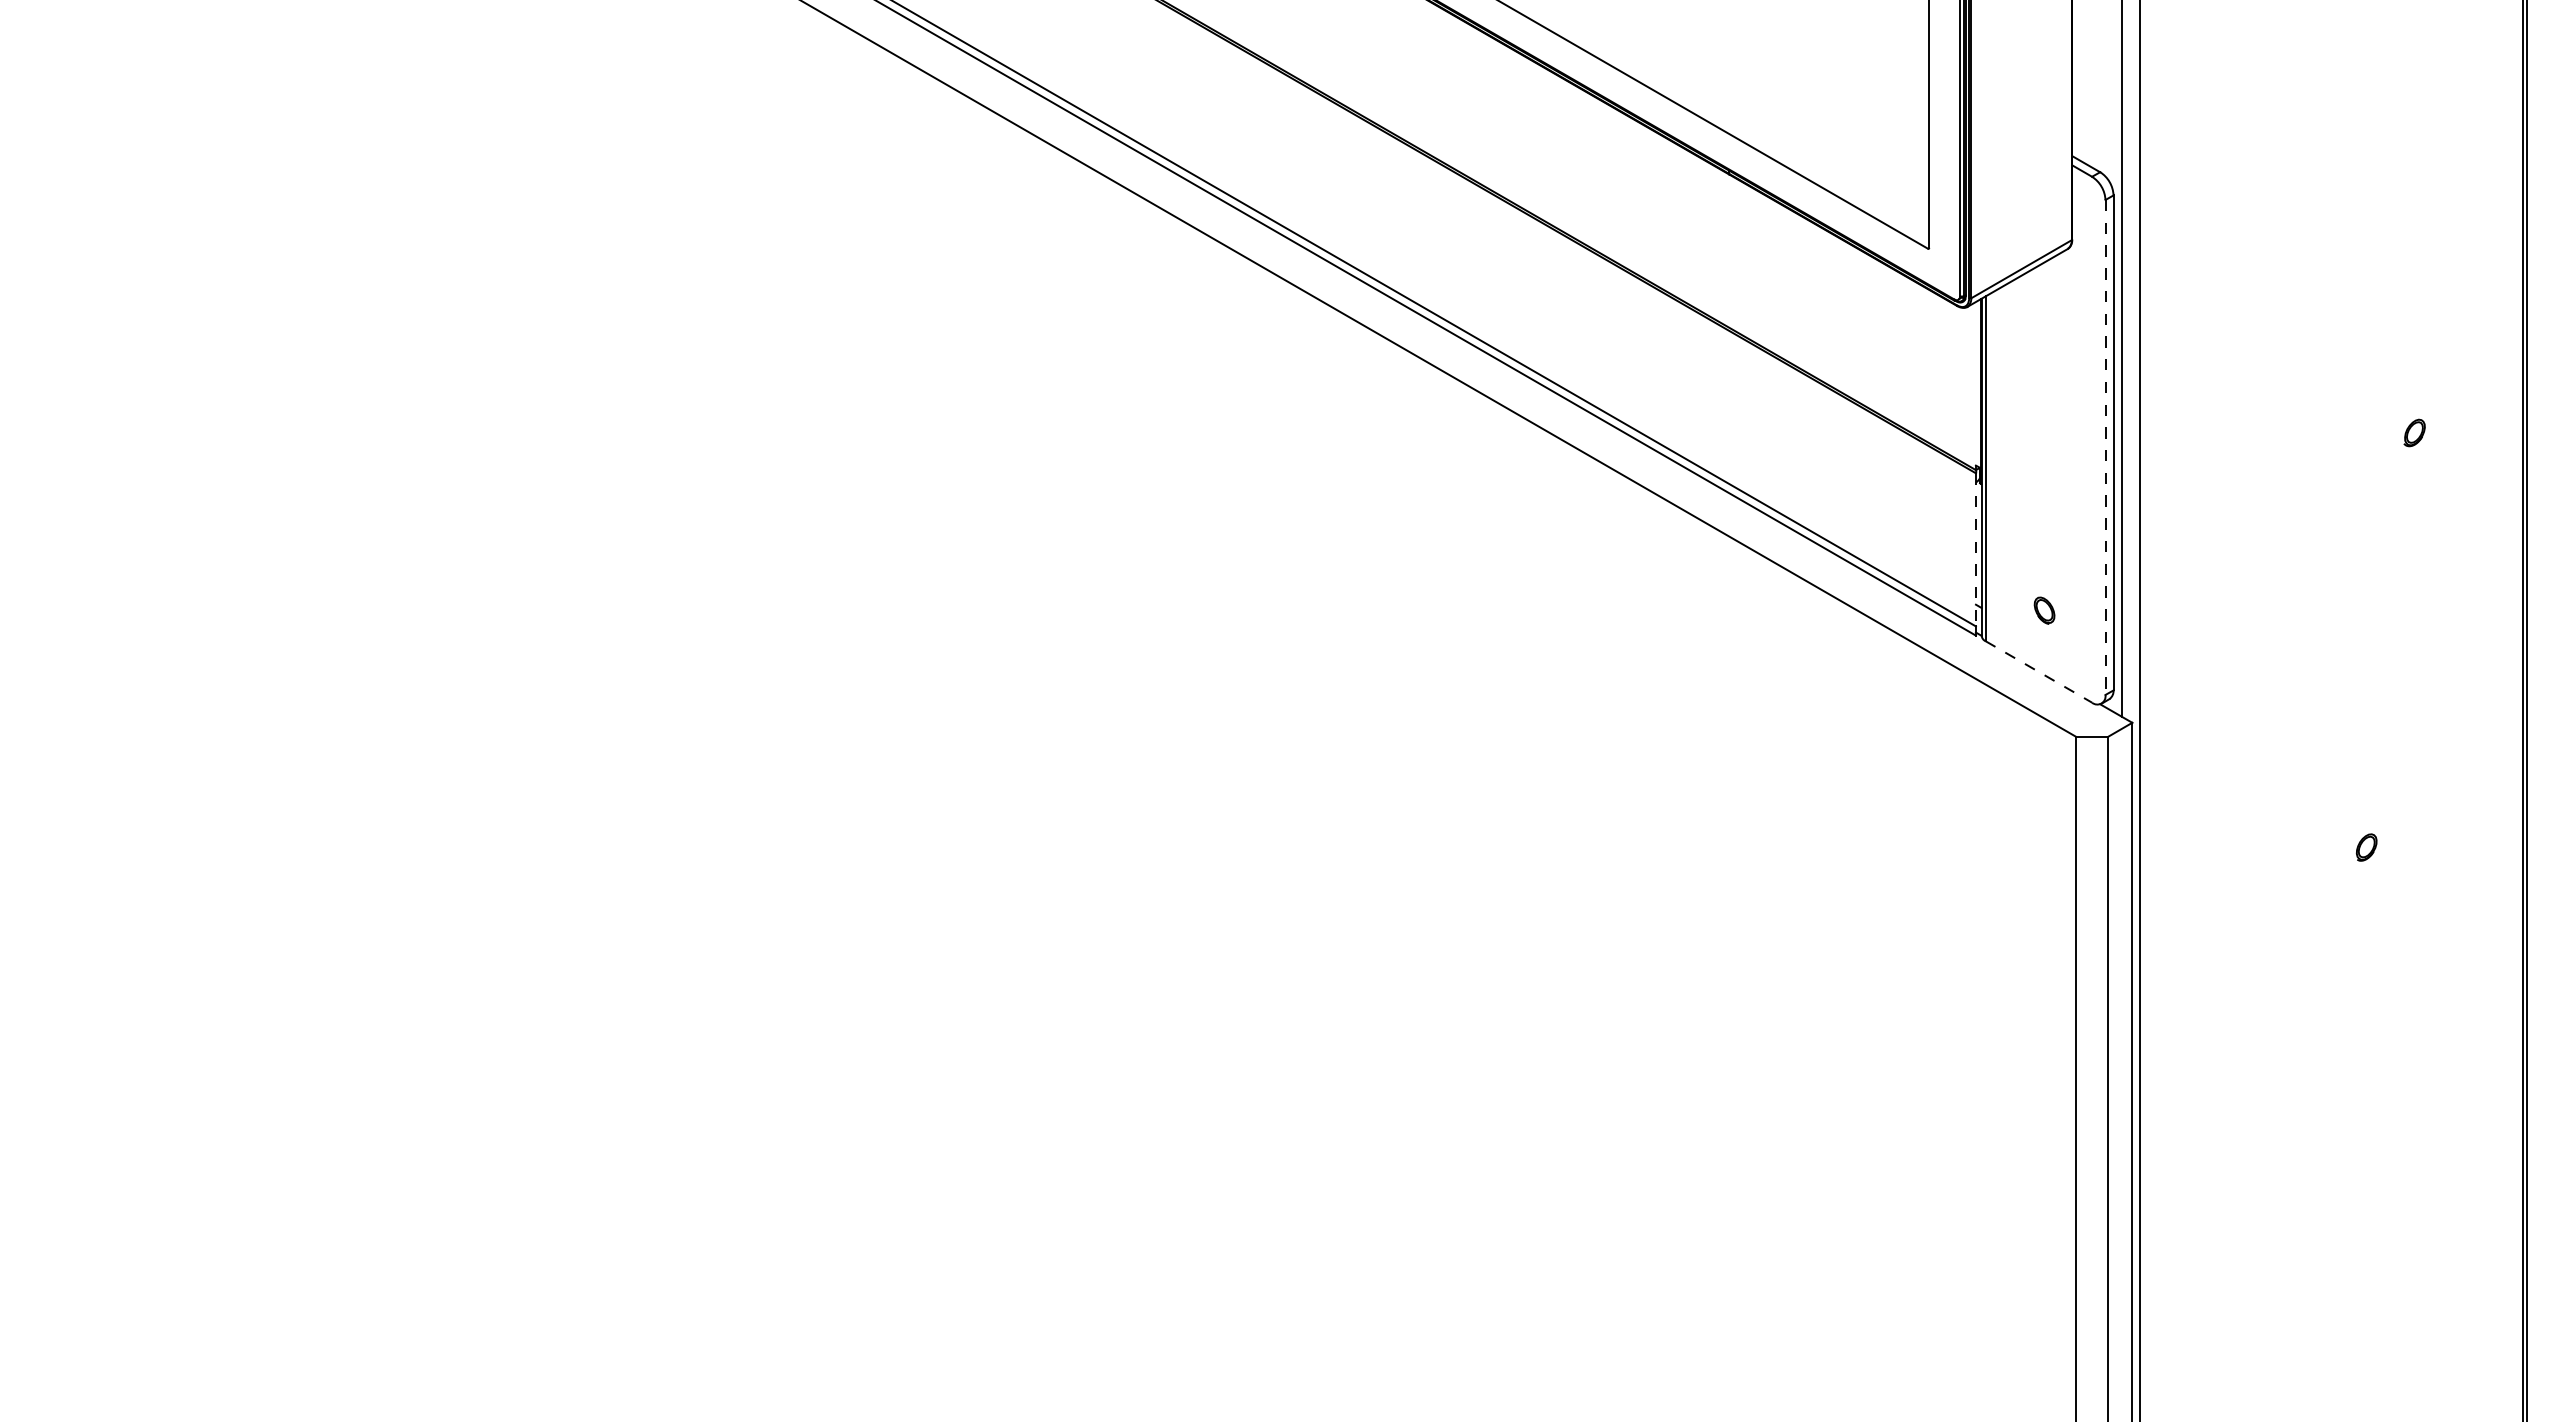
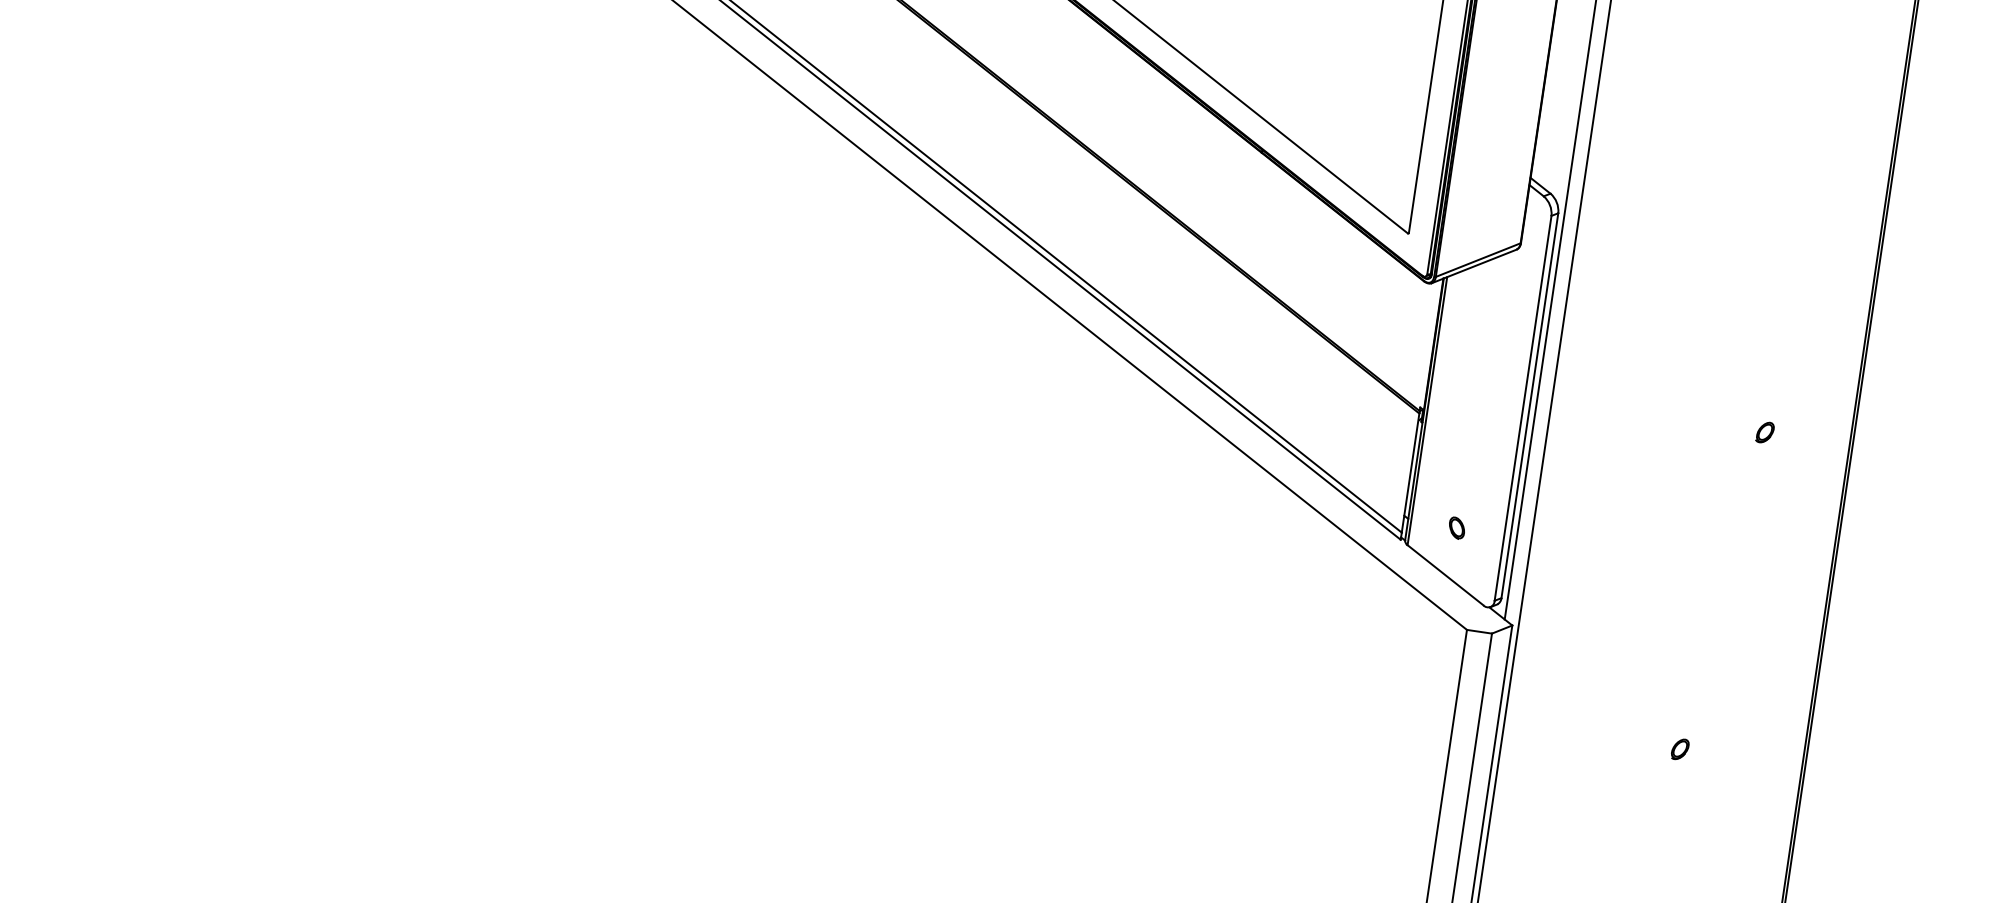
line: (2105, 447) -> (1523, 408), dashed -> solid
line: (1975, 549) -> (1410, 472), dashed -> solid
line: (2039, 672) -> (1445, 575), dashed -> solid

